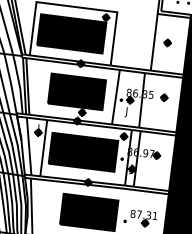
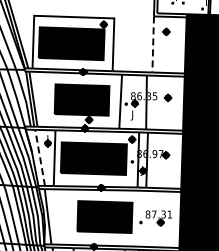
line: (154, 42) -> (153, 44), solid -> dashed
part: (167, 42) -> (166, 31), moved
line: (29, 146) -> (40, 157), solid -> dashed

